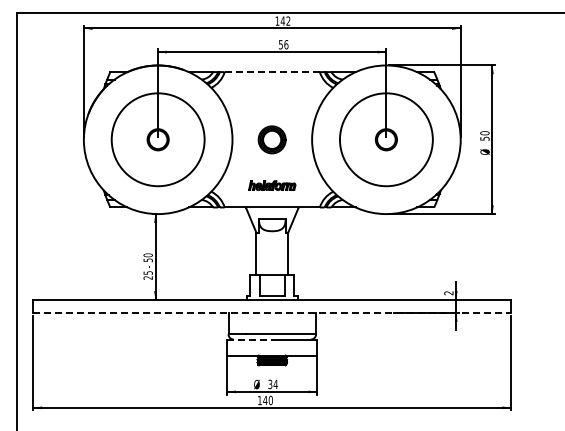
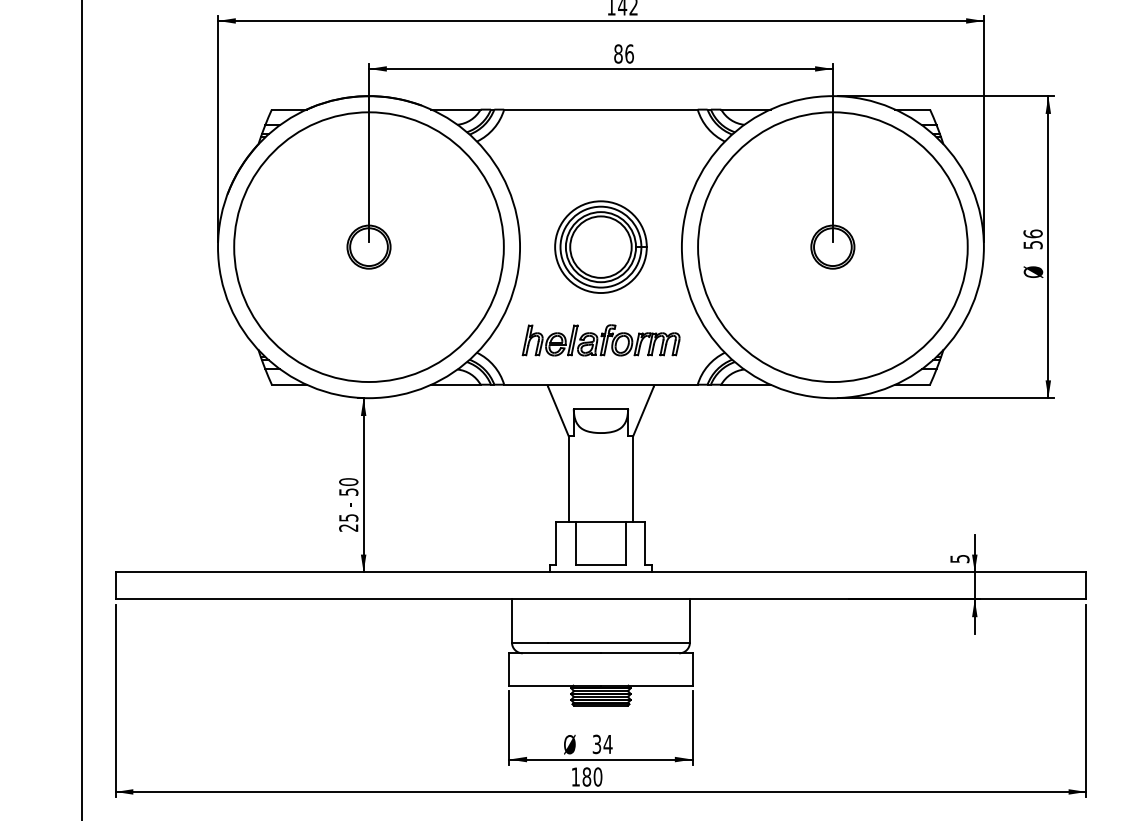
text: (280, 44) -> (617, 53), 56 -> 86
line: (272, 72) -> (601, 110), dashed -> solid
text: (484, 133) -> (1032, 234), 50 -> 56
circle: (157, 139) -> (367, 246), size x1.43
part: (271, 139) -> (599, 246), size x1.67
circle: (386, 139) -> (833, 246), size x1.43
part: (271, 185) -> (599, 340), size x1.67
text: (448, 293) -> (959, 559), 2 -> 5
line: (272, 313) -> (601, 600), dashed -> solid
line: (249, 339) -> (554, 653), dashed -> solid
text: (265, 400) -> (587, 777), 140 -> 180

